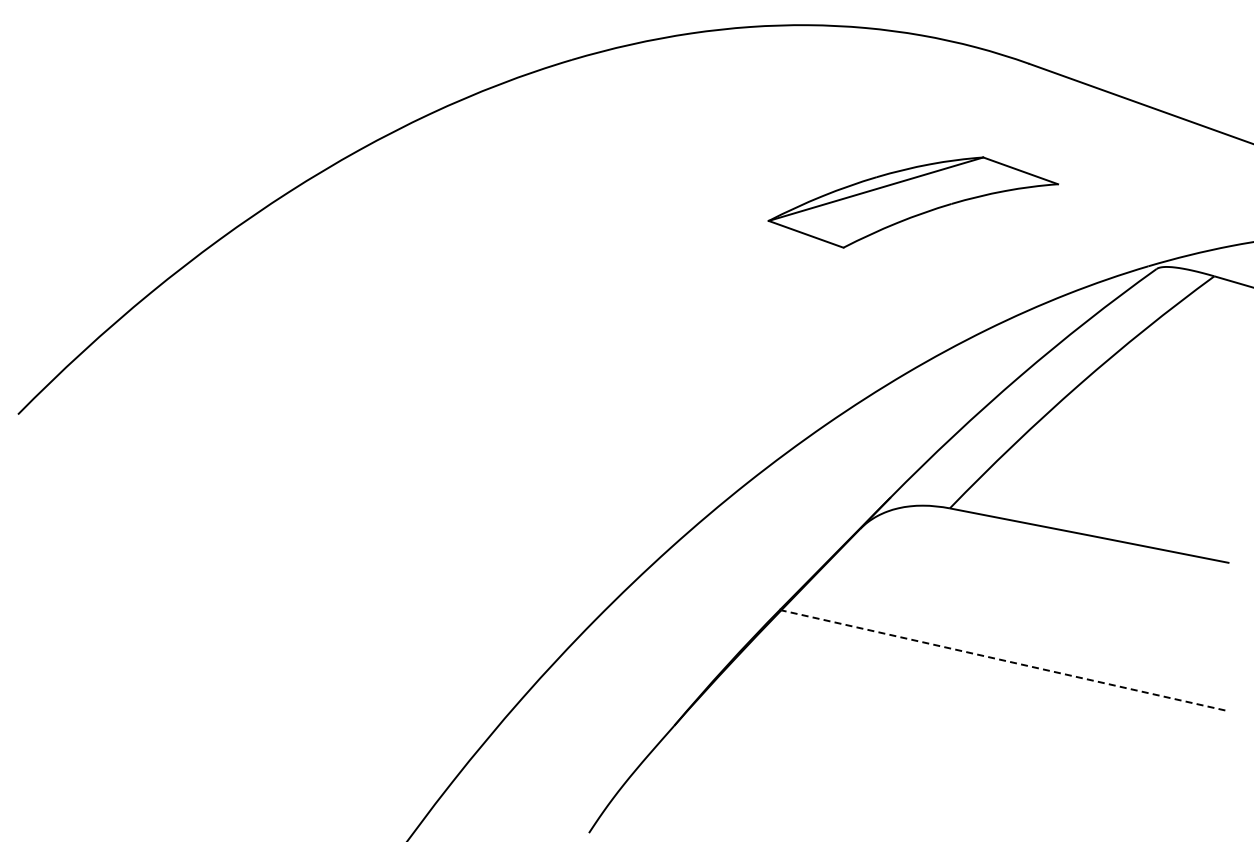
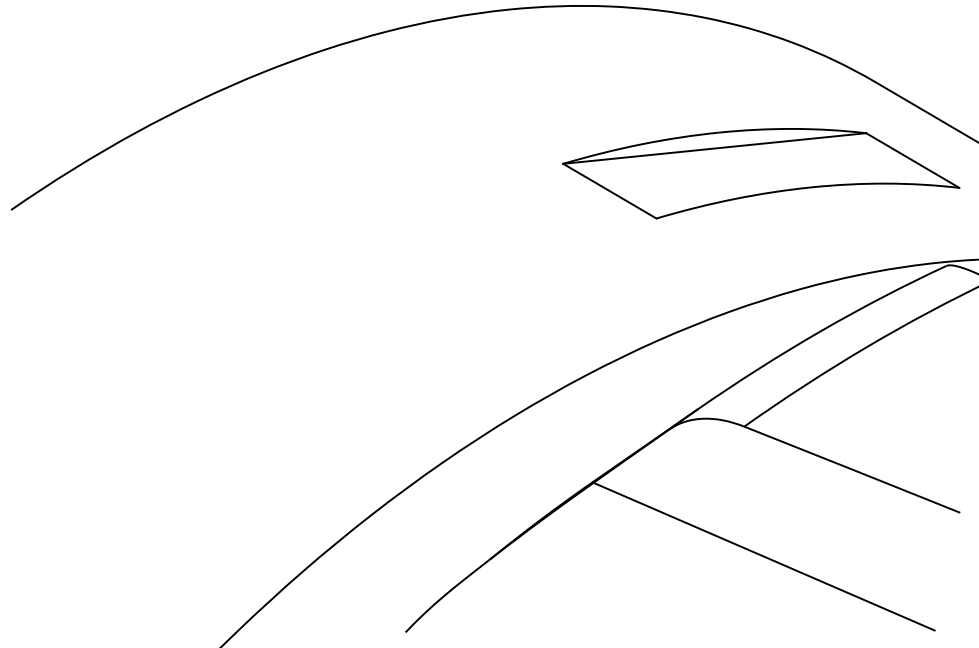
part: (913, 202) -> (761, 175), size x1.67
line: (1003, 660) -> (764, 556), dashed -> solid

